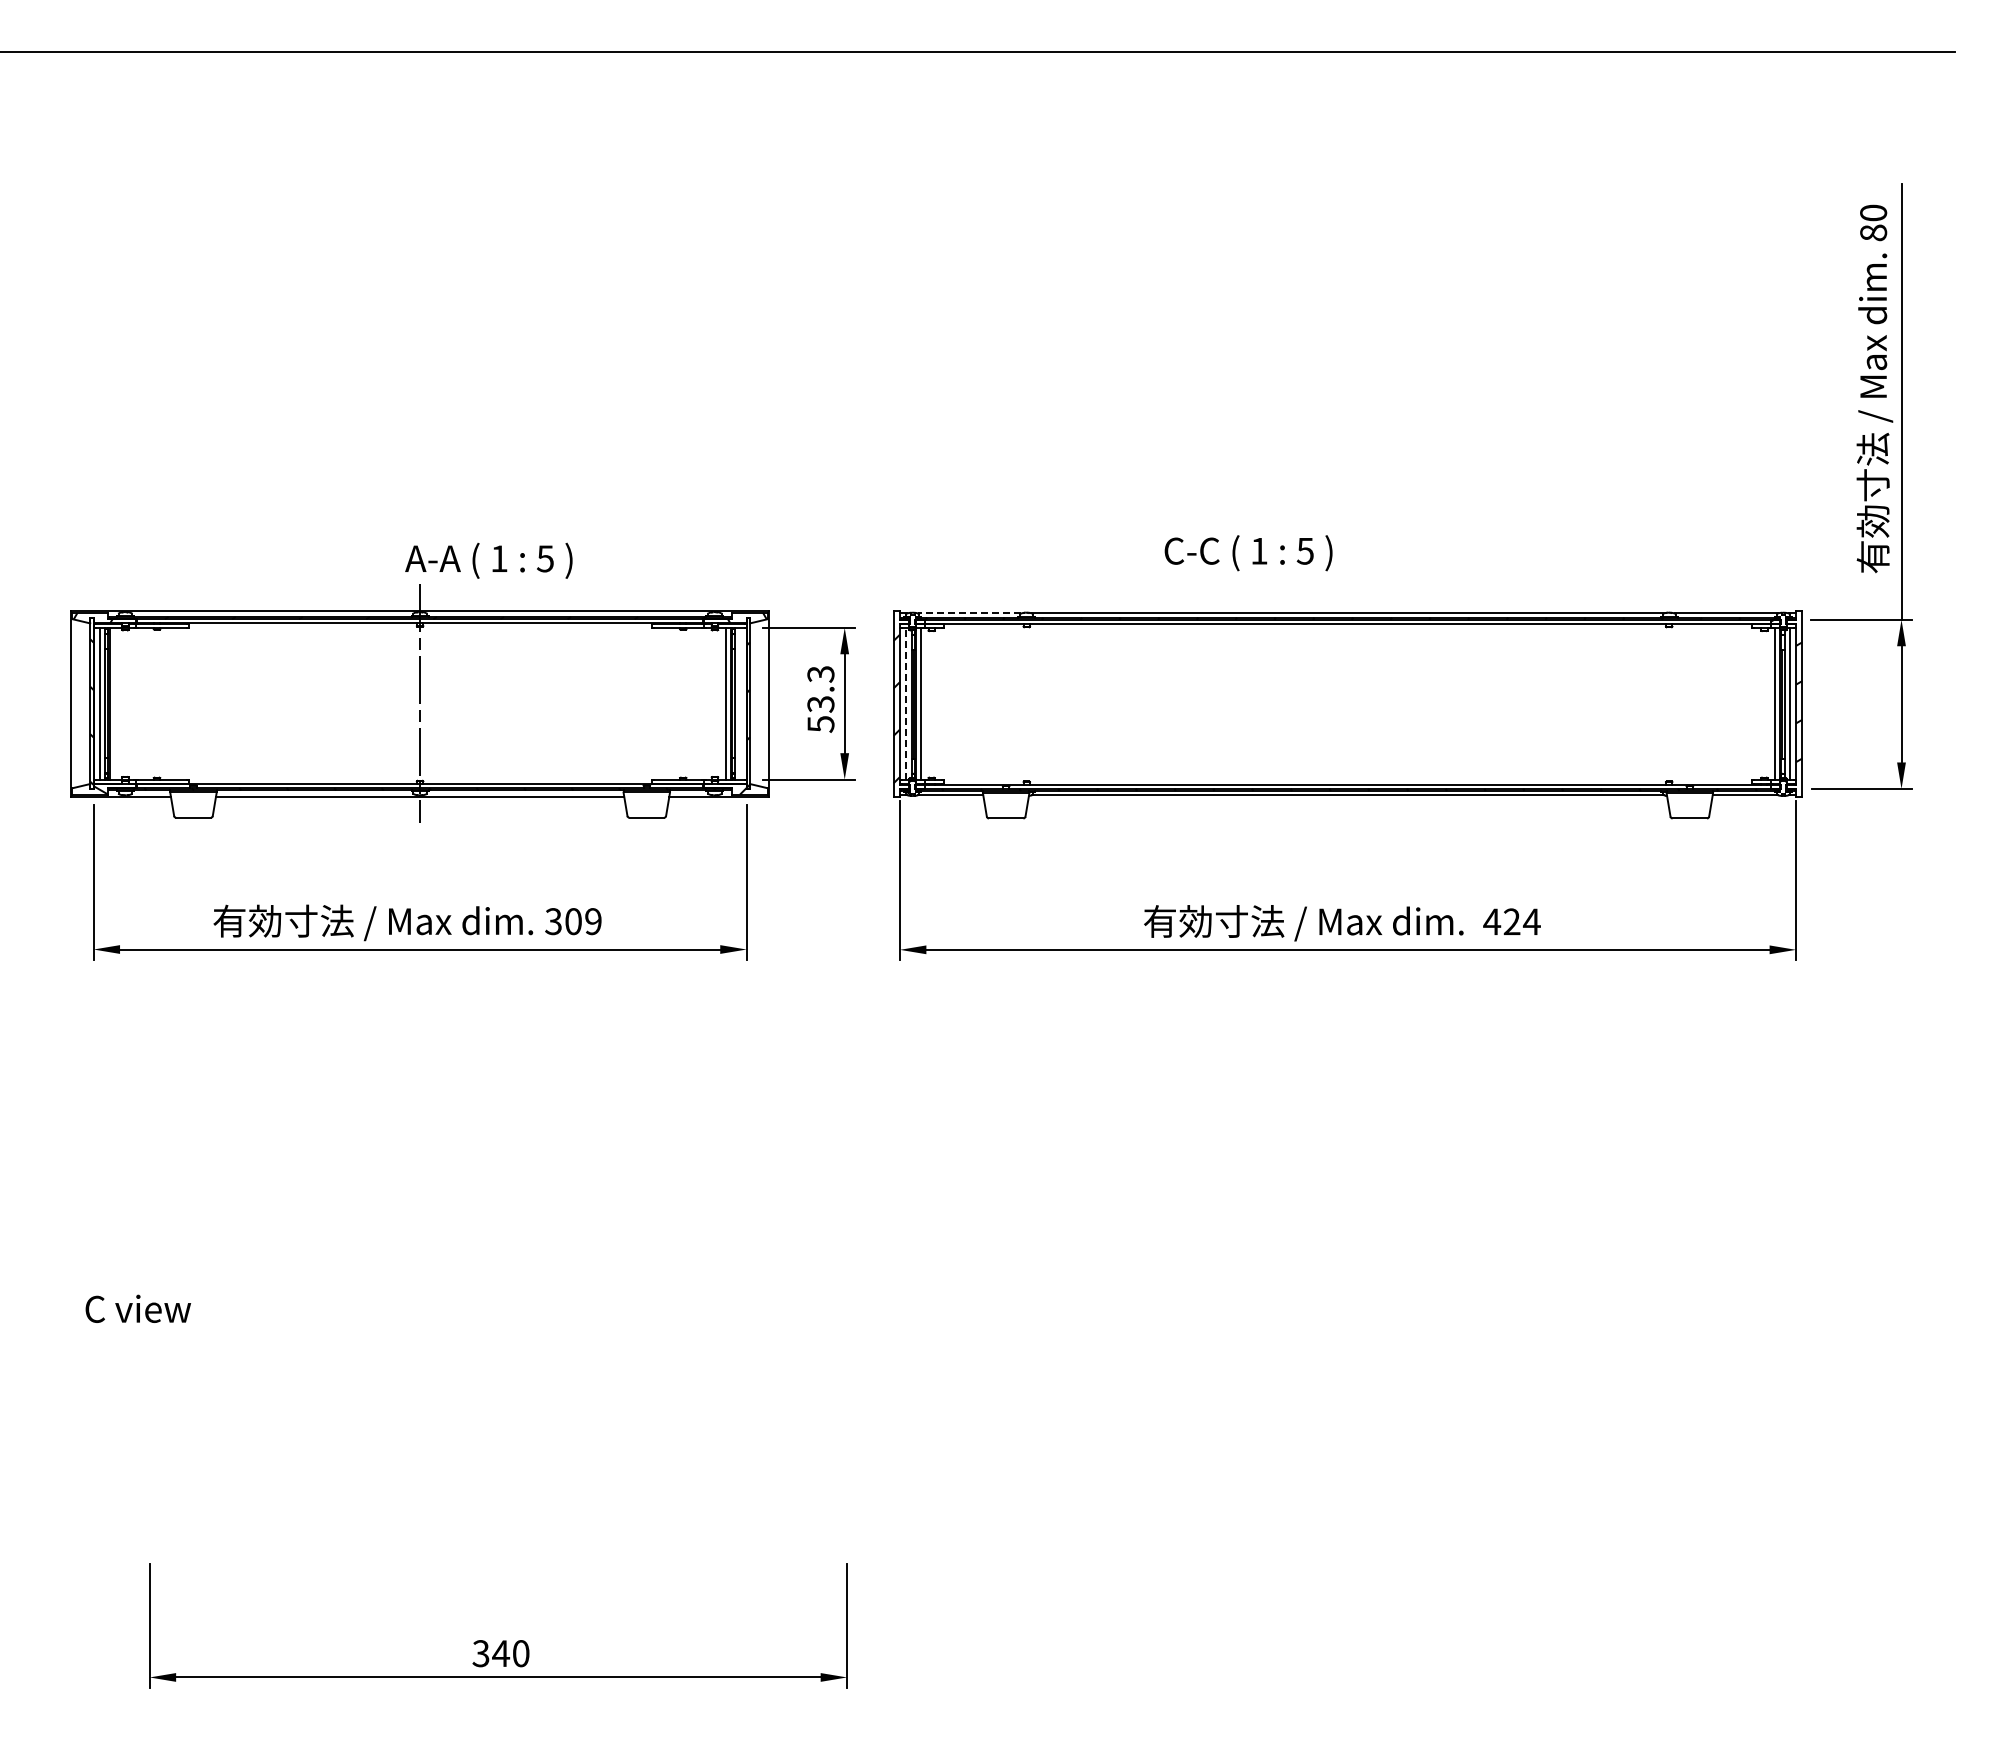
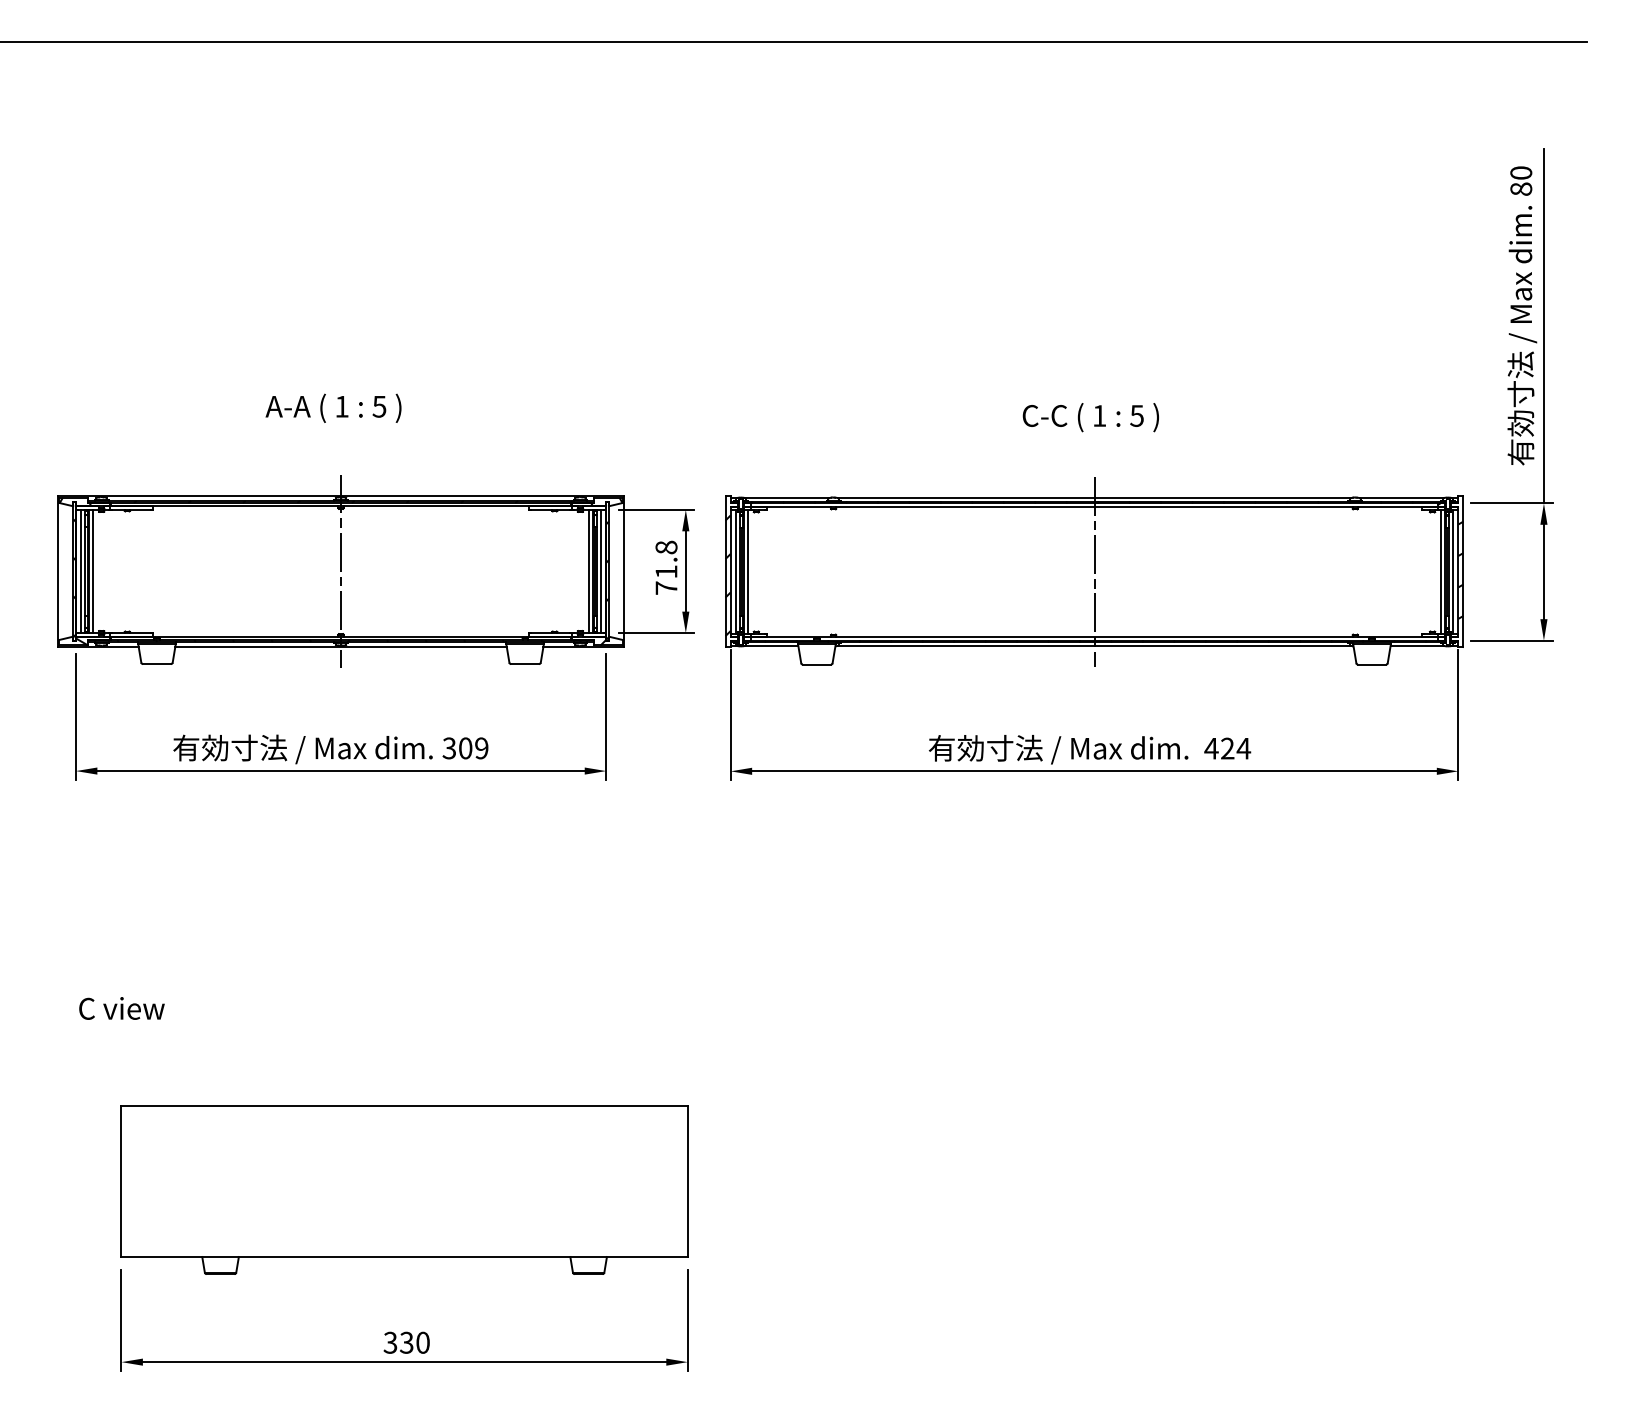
text: (1248, 553) -> (1090, 417), moved
text: (488, 560) -> (333, 408), moved
line: (969, 613) -> (787, 498), dashed -> solid
text: (820, 699) -> (666, 568), 53.3 -> 71.8
line: (114, 703) -> (92, 571), added
line: (740, 703) -> (601, 571), added
line: (906, 704) -> (735, 572), dashed -> solid
line: (1348, 704) -> (1094, 572), added
text: (138, 1308) -> (122, 1008), moved
part: (498, 1465) -> (404, 1190), added
text: (501, 1653) -> (407, 1342), 340 -> 330

